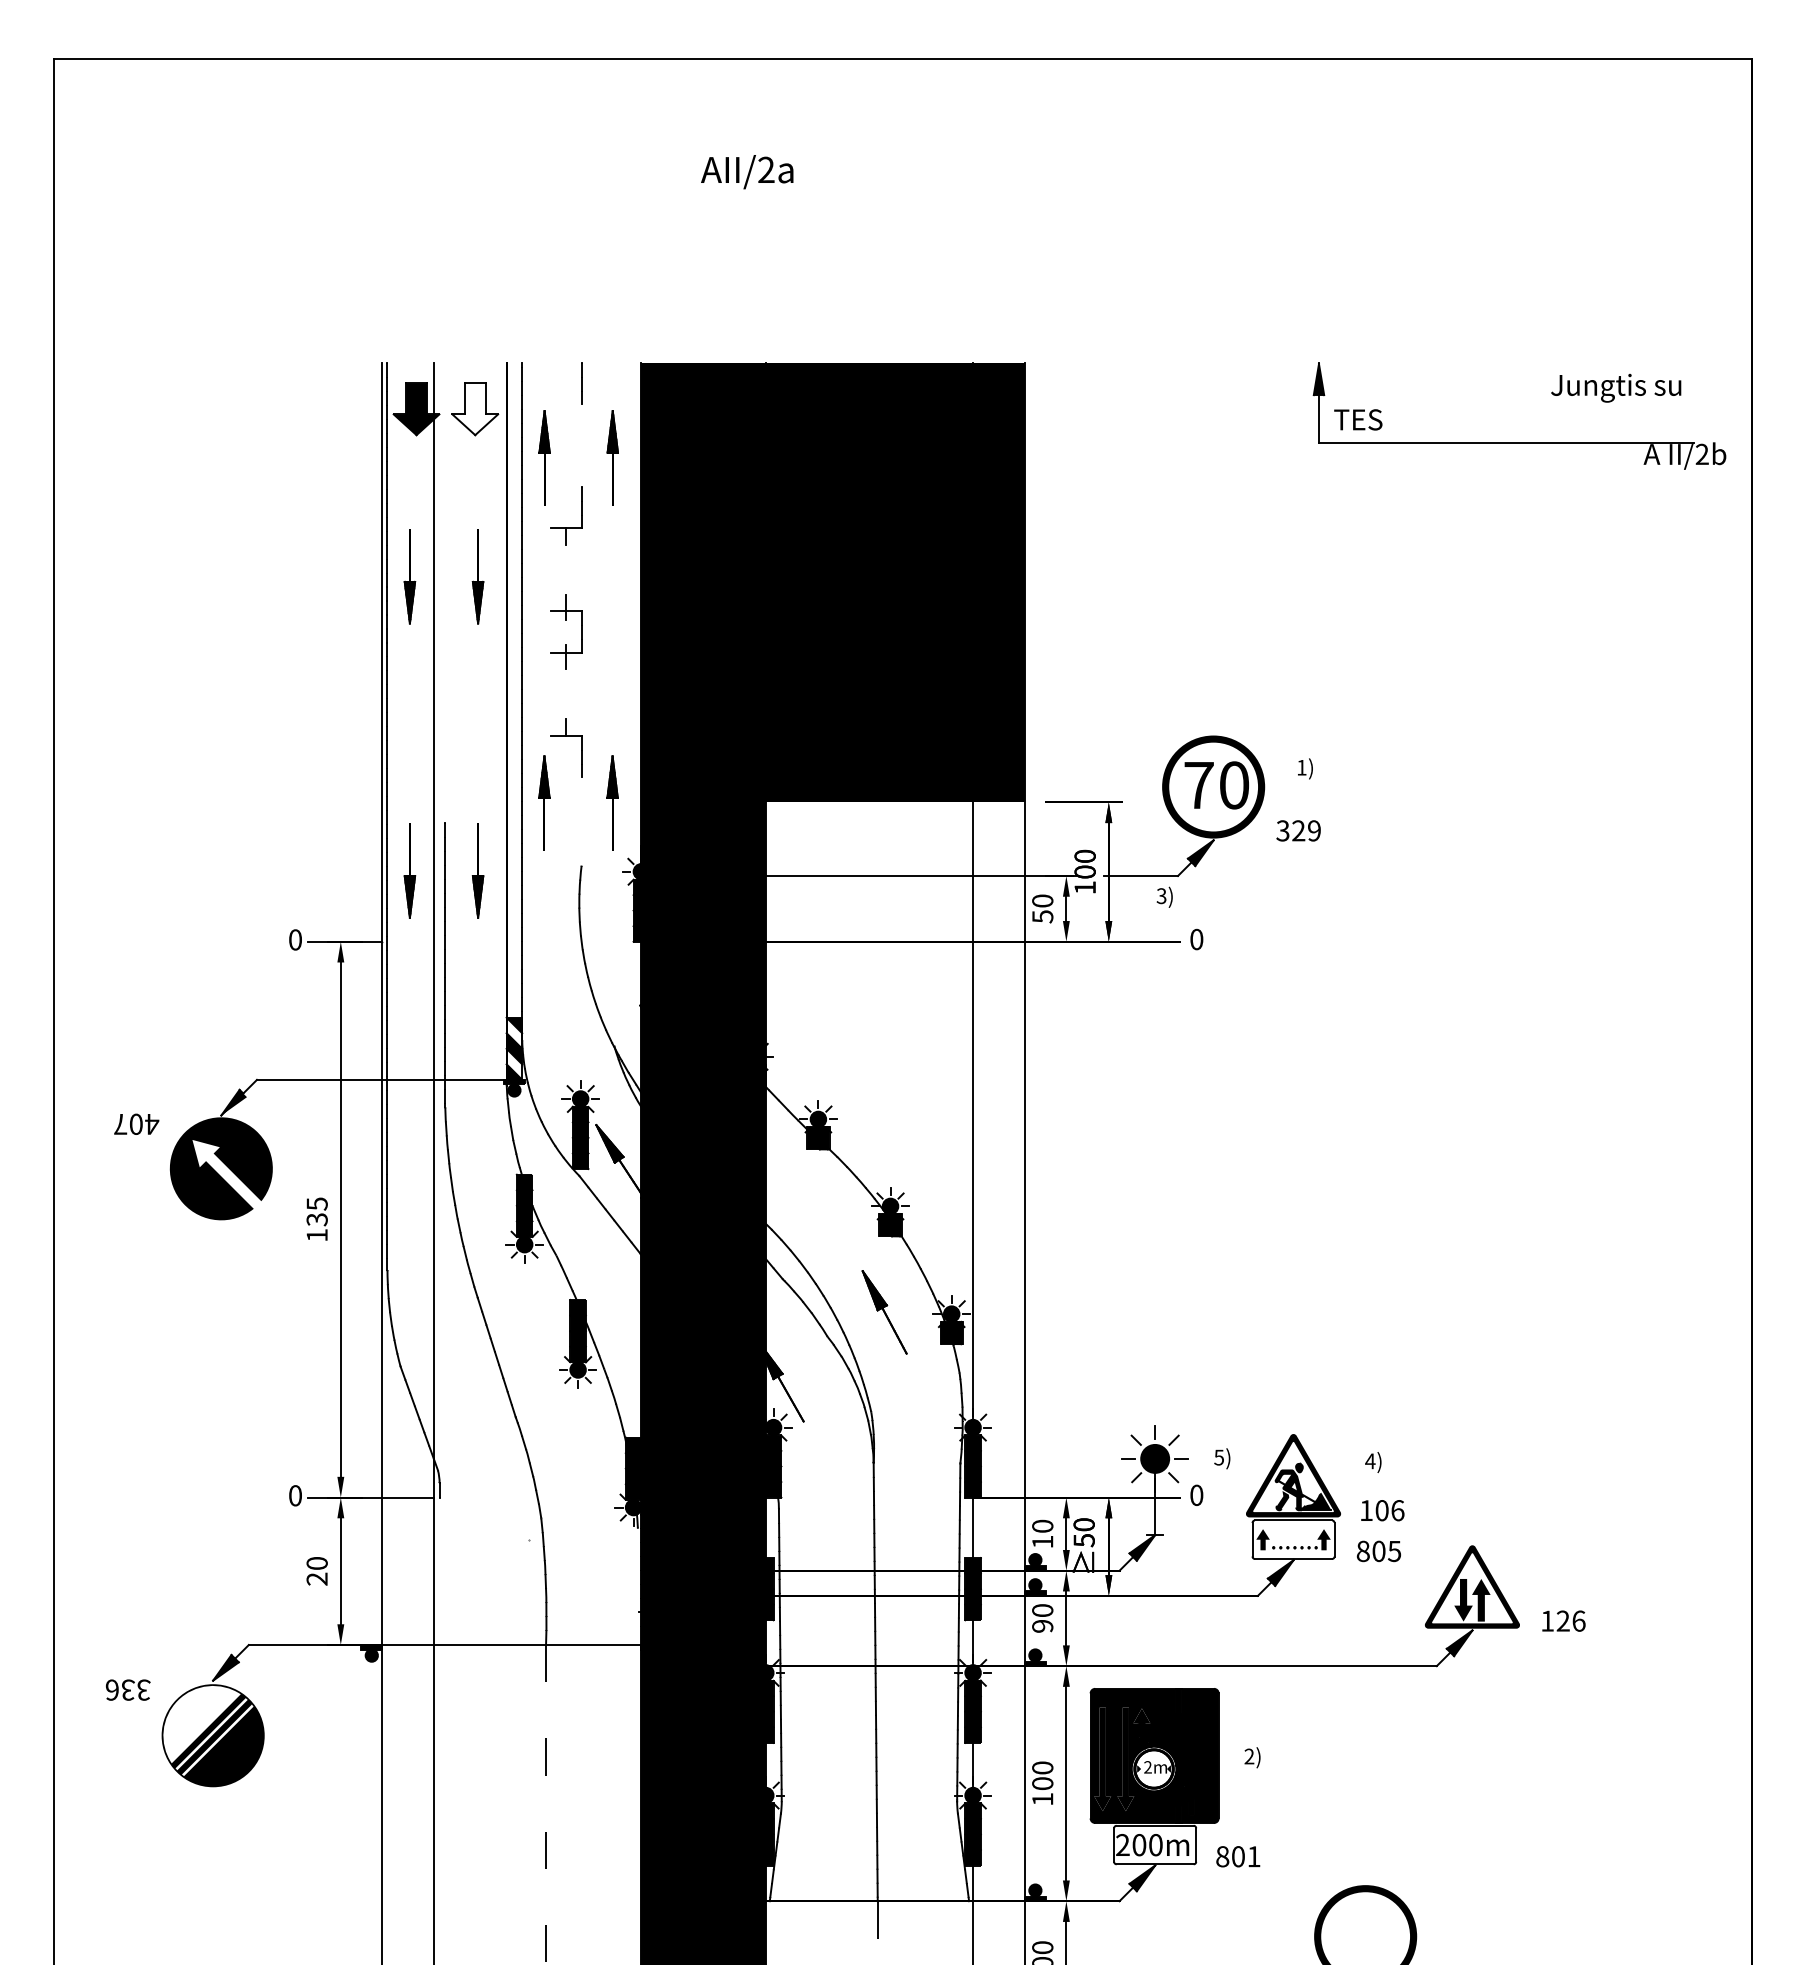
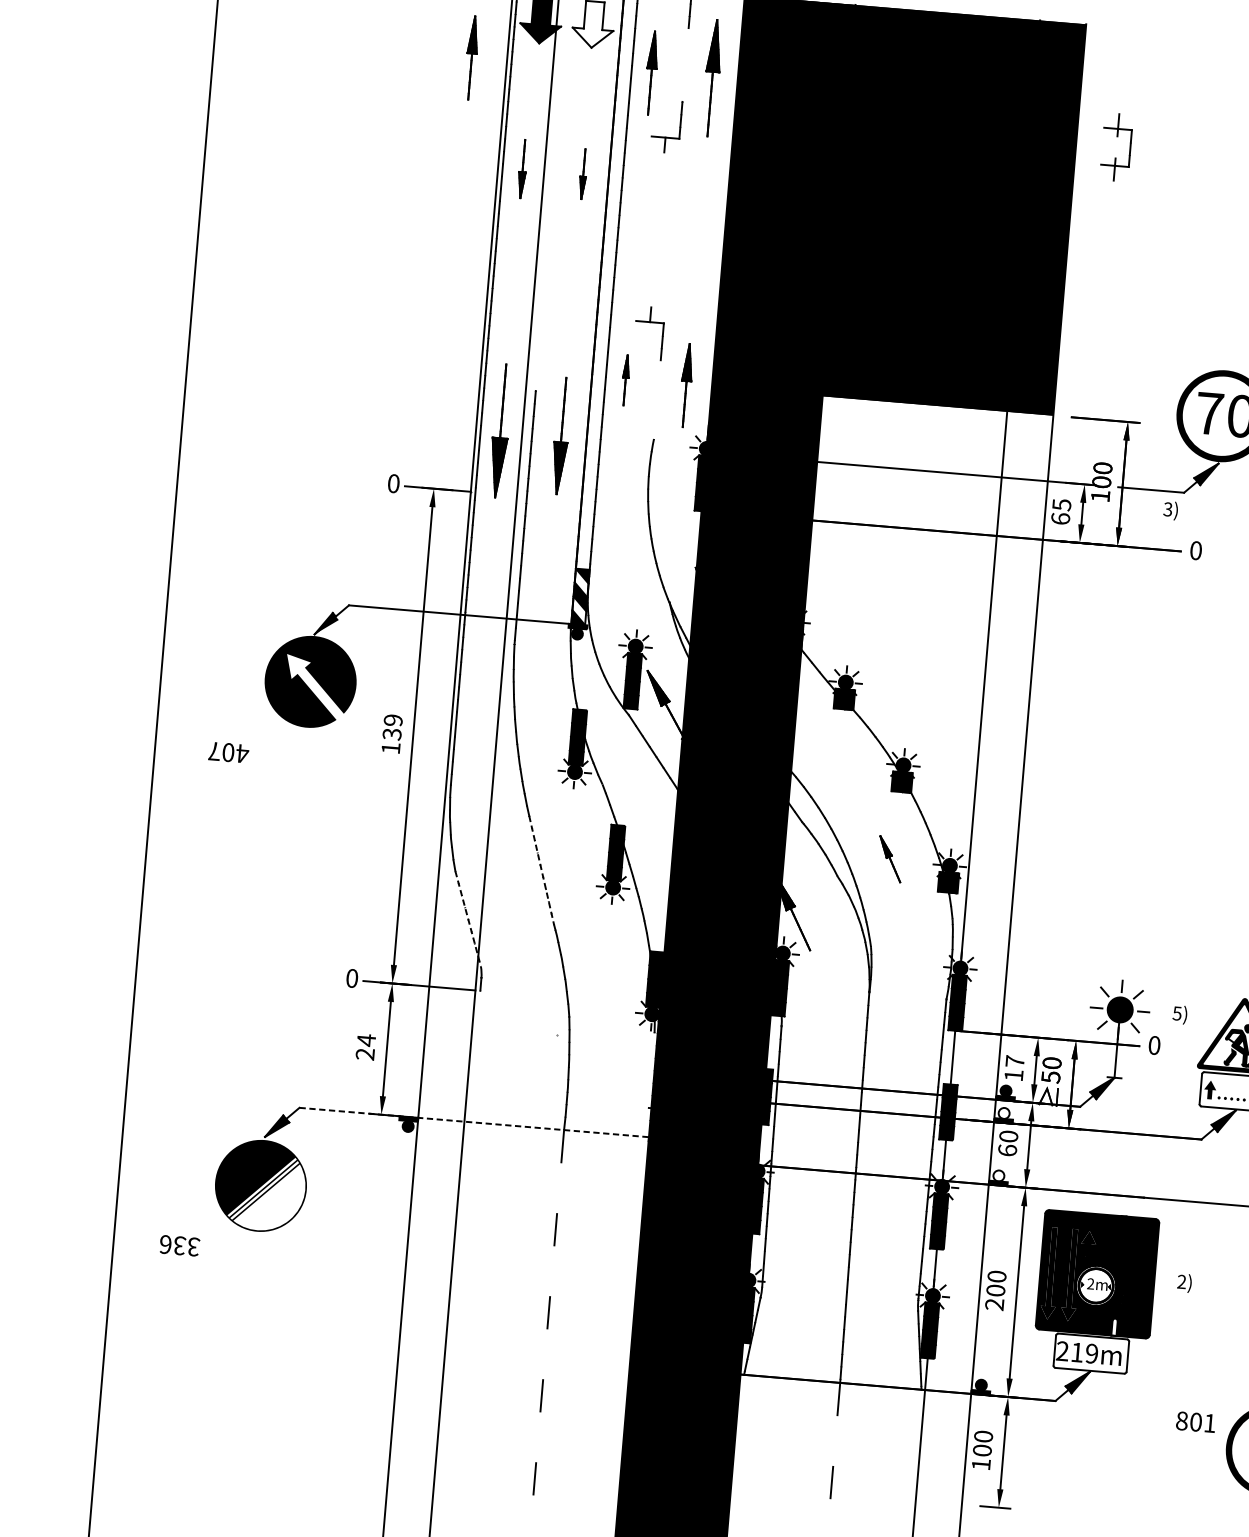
part: (342, 457) -> (471, 57), added
part: (612, 457) -> (712, 77), size x1.4
part: (409, 576) -> (522, 168), size x0.7
part: (477, 576) -> (582, 173), size x0.6
part: (566, 620) -> (1117, 137), moved
part: (544, 802) -> (625, 379), size x0.6
part: (409, 870) -> (500, 430), size x1.6
part: (477, 870) -> (560, 435), size x1.4
text: (1042, 908) -> (1061, 511), 50 -> 65
text: (136, 1123) -> (228, 751), moved
text: (316, 1203) -> (392, 719), 135 -> 139
part: (884, 1312) -> (890, 859), size x0.6
line: (496, 1357) -> (541, 870), solid -> dashed
line: (419, 1418) -> (468, 918), solid -> dashed
text: (1042, 1525) -> (1014, 1060), 10 -> 17
text: (316, 1563) -> (365, 1040), 20 -> 24
fill: (1035, 1585) -> (1004, 1113), removed
text: (1042, 1625) -> (1007, 1149), 90 -> 60
line: (450, 1645) -> (478, 1123), solid -> dashed
fill: (1035, 1655) -> (998, 1175), removed
text: (128, 1689) -> (180, 1245), moved
text: (1042, 1799) -> (994, 1304), 100 -> 200
fill: (1178, 1813) -> (1114, 1327), removed
text: (1147, 1845) -> (1084, 1353), 200m -> 219m
text: (1238, 1856) -> (1196, 1422), moved

